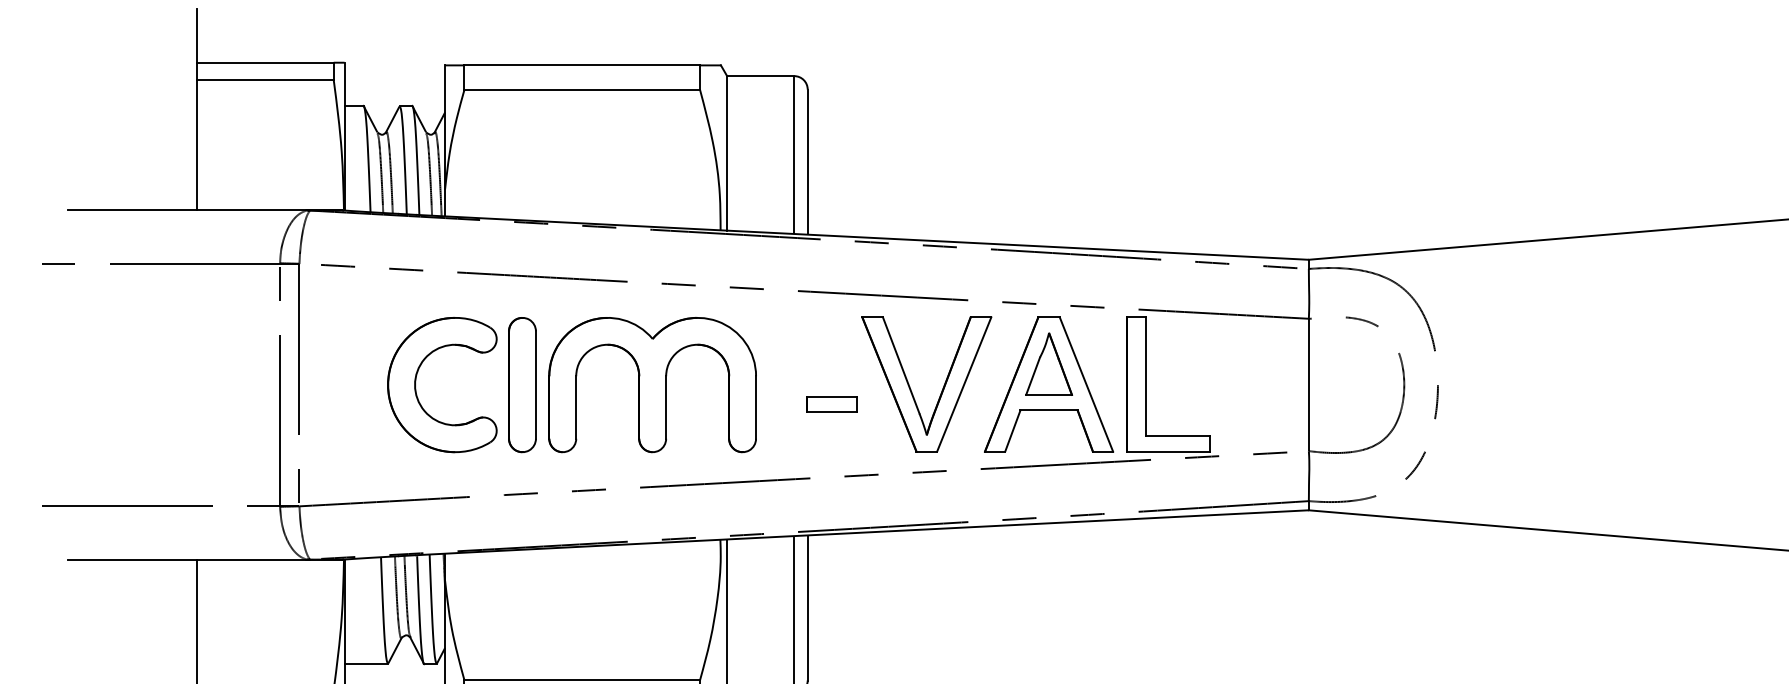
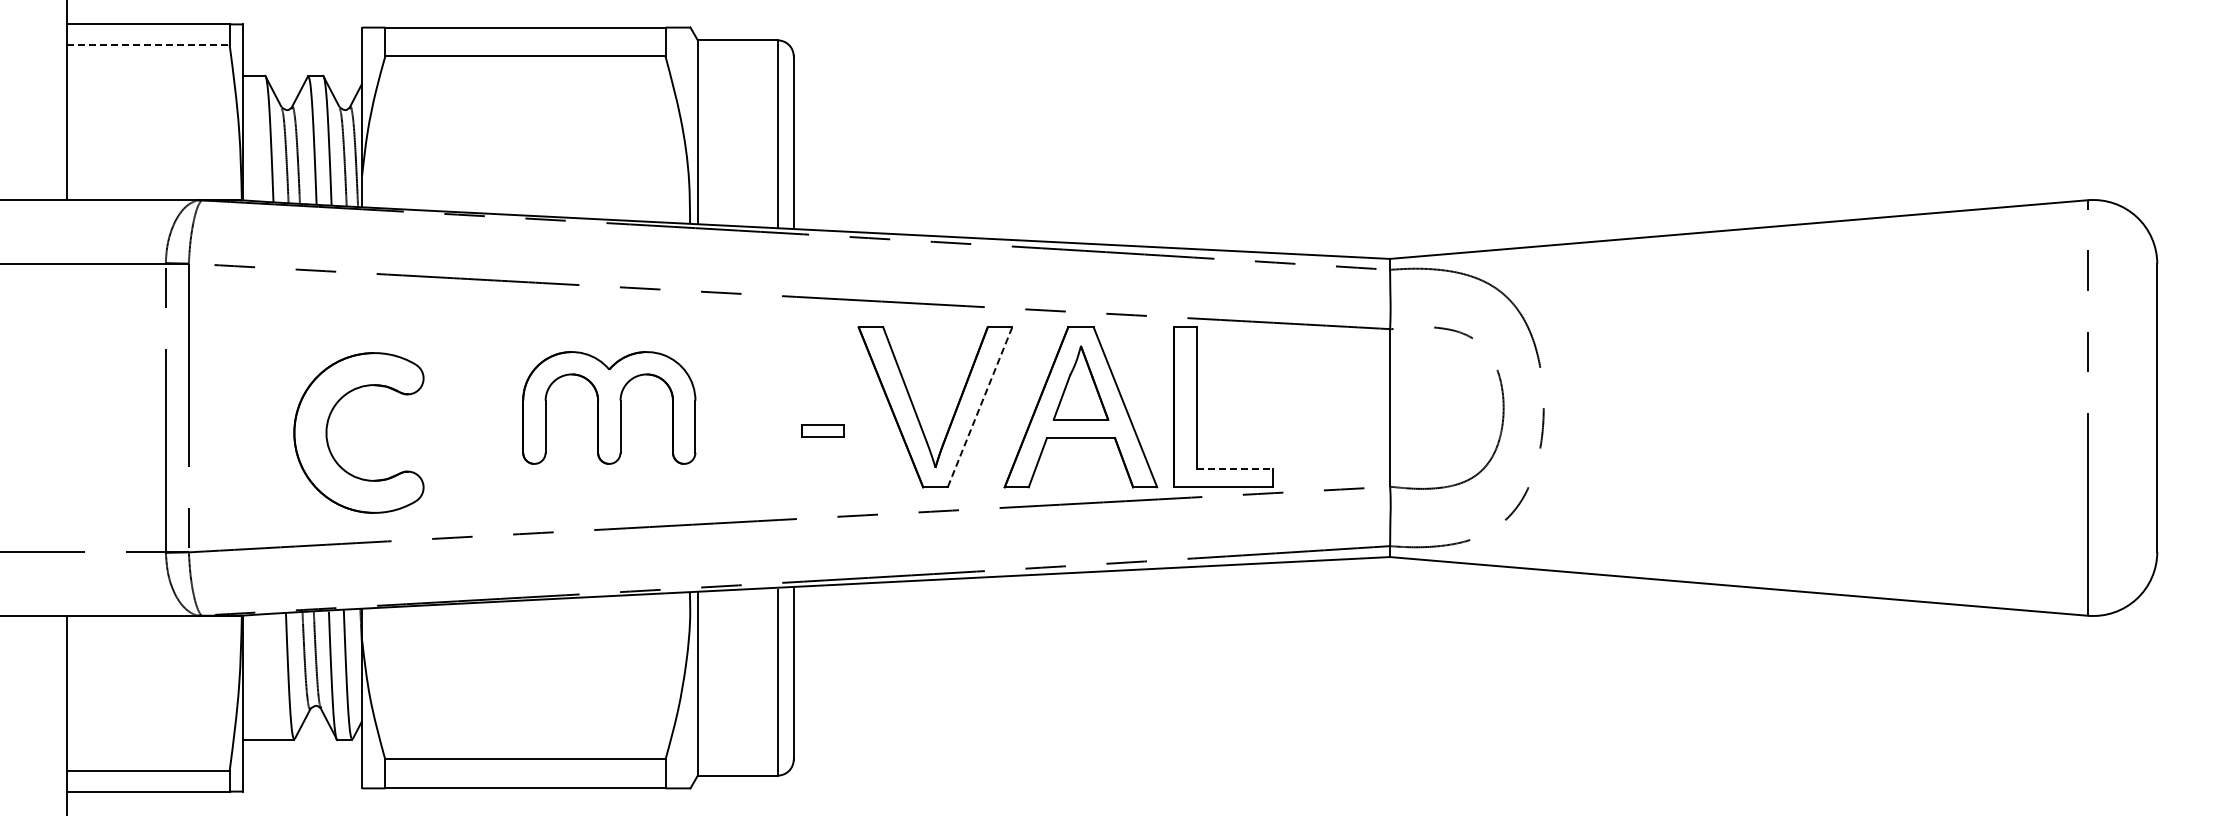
line: (265, 79) -> (148, 44), solid -> dashed
part: (415, 384) -> (327, 432), moved
part: (522, 384) -> (454, 407), removed
part: (652, 384) -> (609, 407), size x0.7
line: (963, 384) -> (979, 407), solid -> dashed
part: (831, 403) -> (822, 430), size x0.7
line: (1178, 435) -> (1234, 468), solid -> dashed

